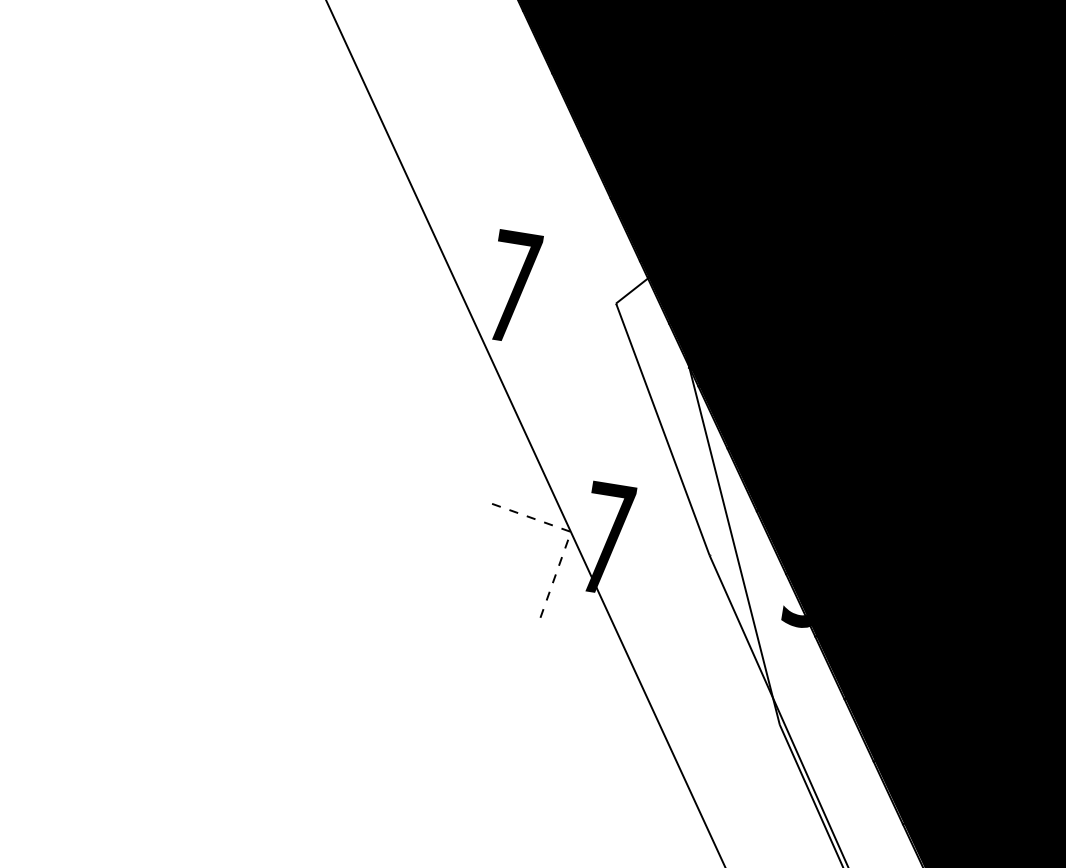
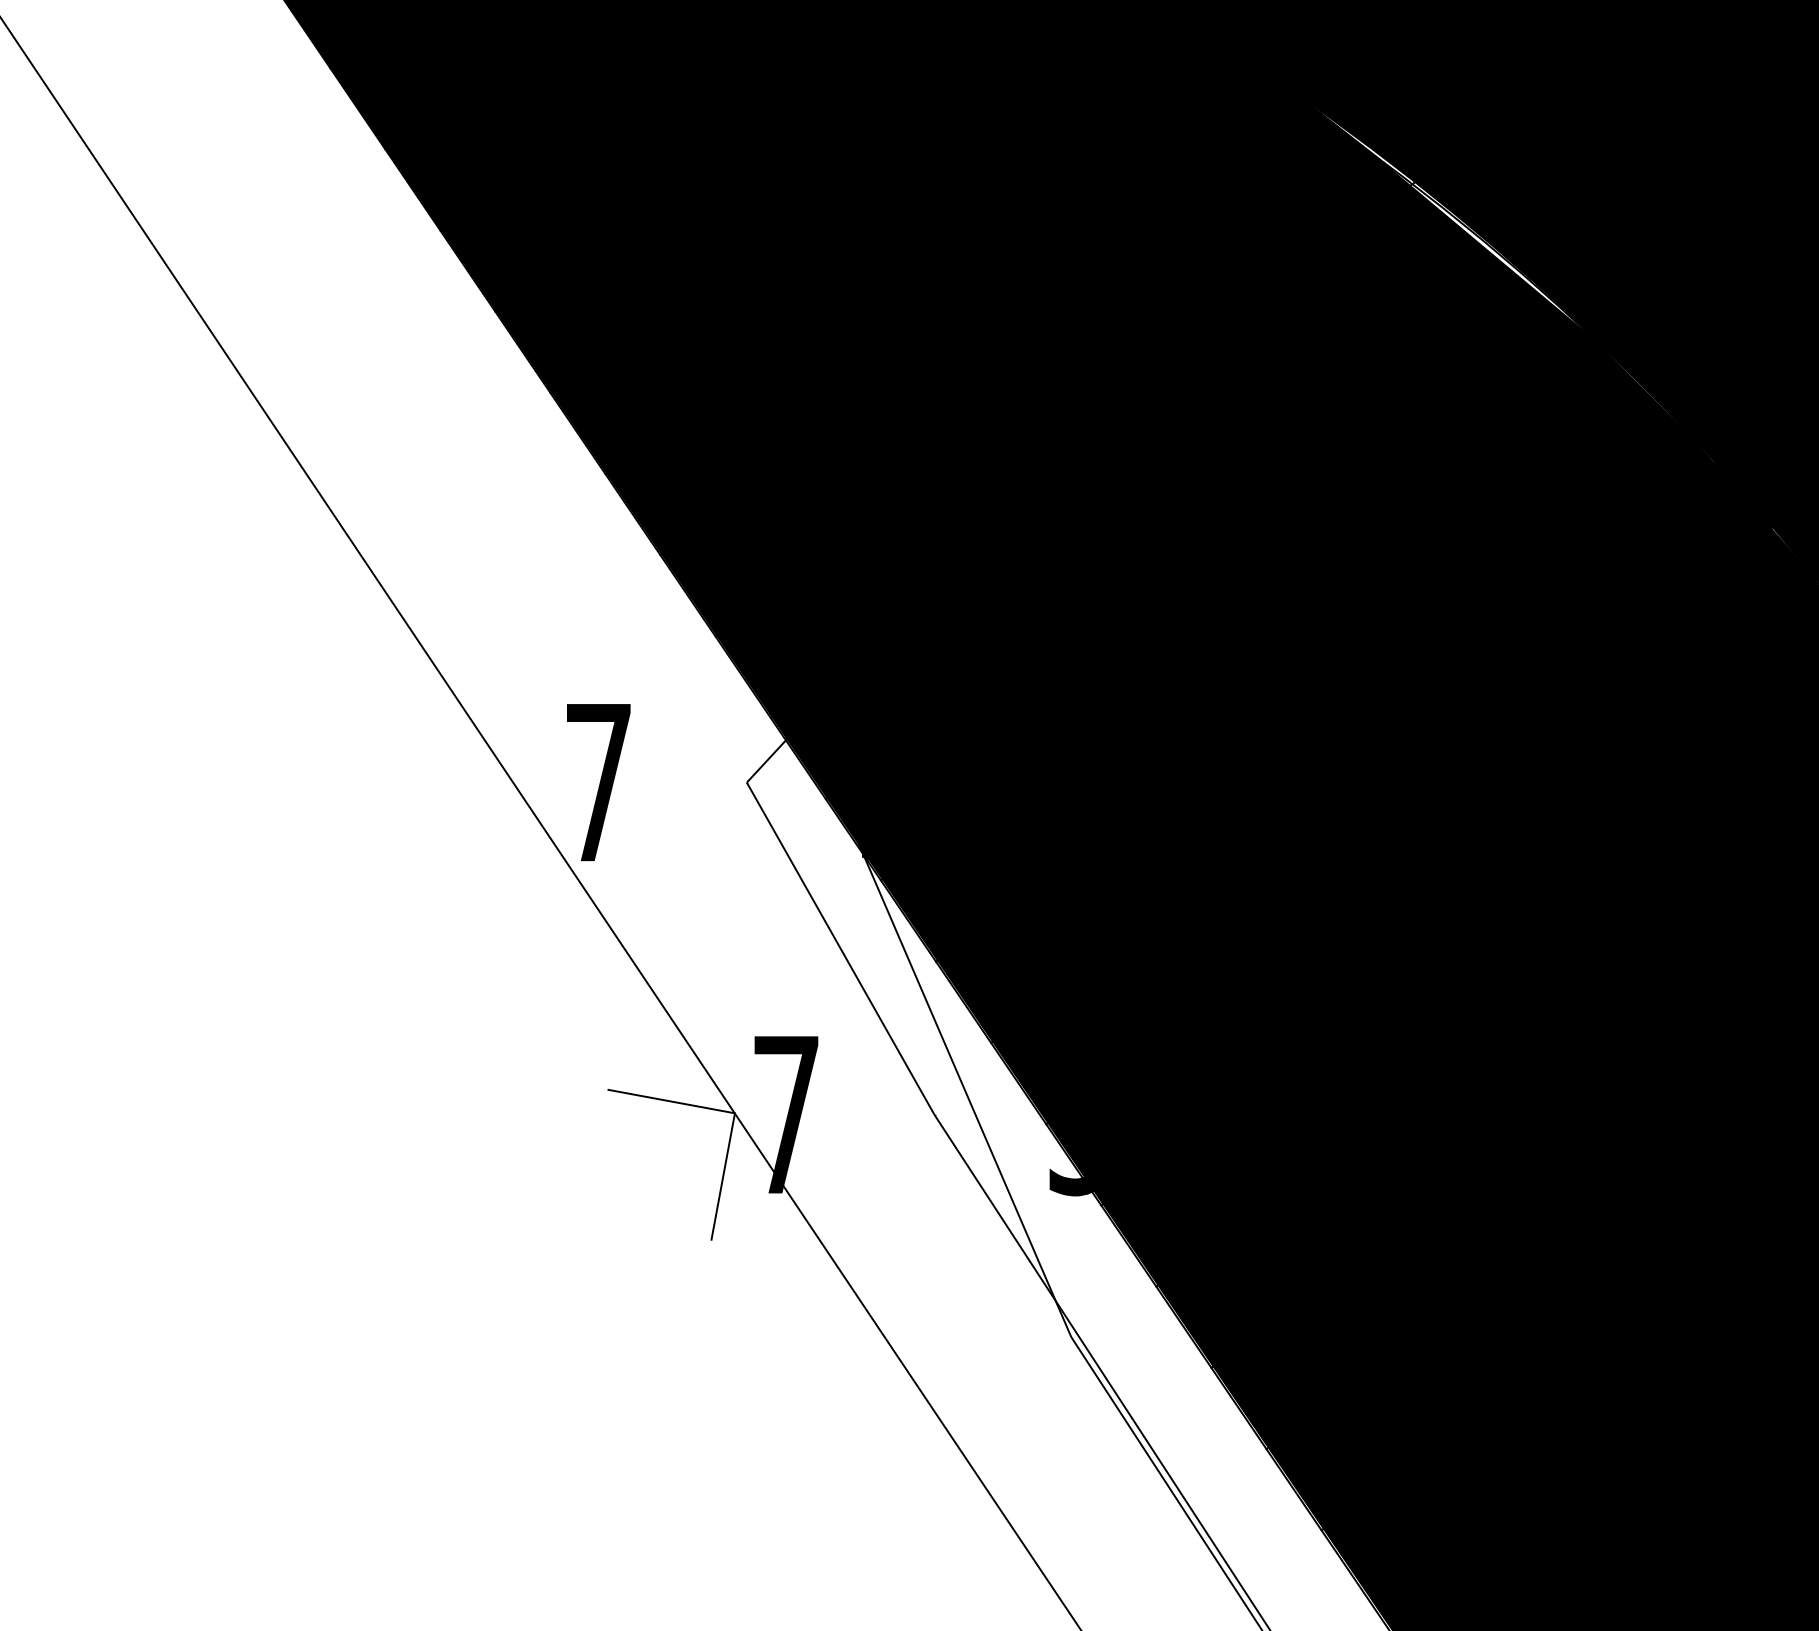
line: (570, 532) -> (734, 1113), dashed -> solid

